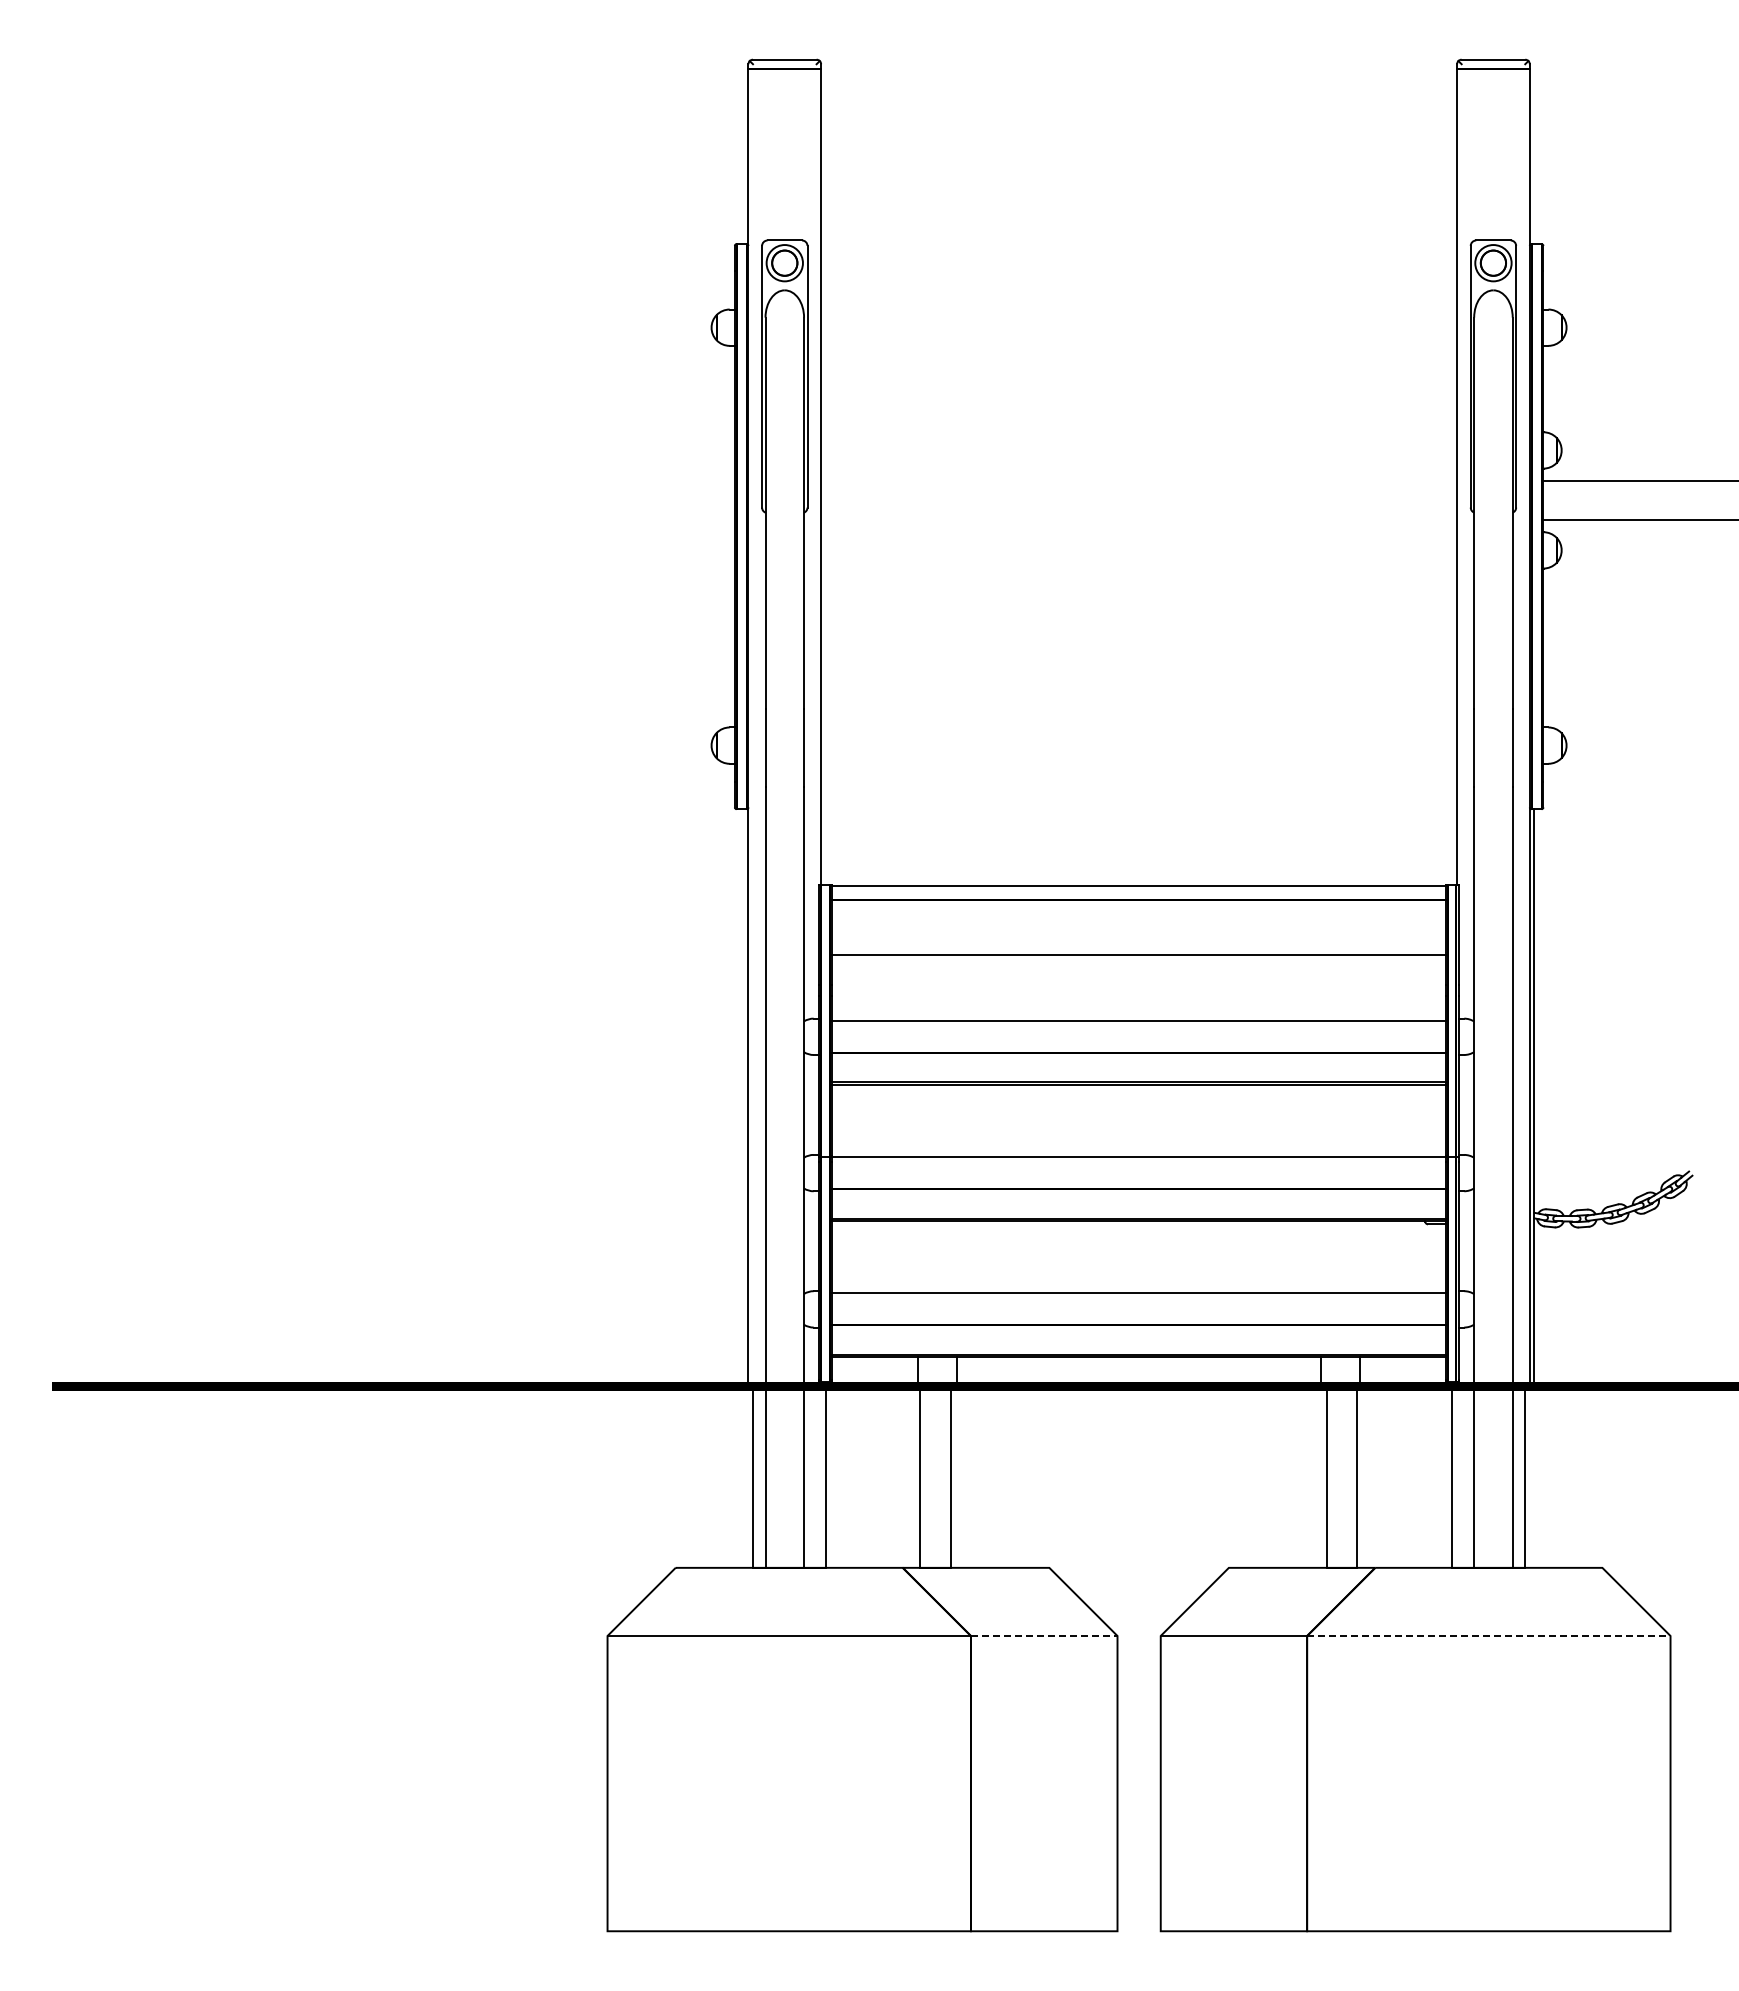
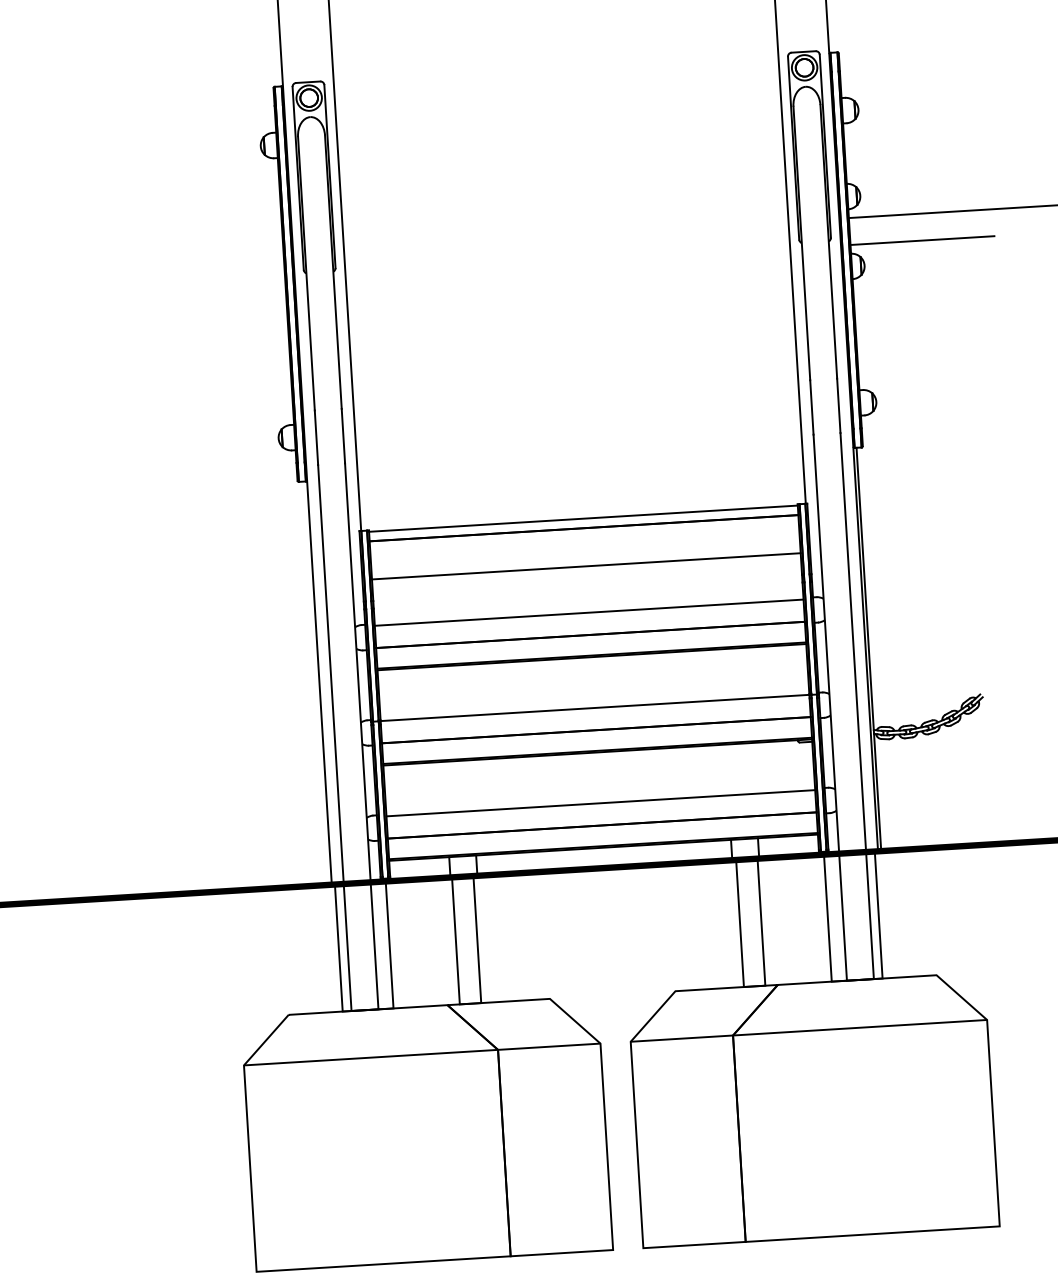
line: (1044, 1635) -> (549, 1046), dashed -> solid
line: (1488, 1635) -> (859, 1027), dashed -> solid

